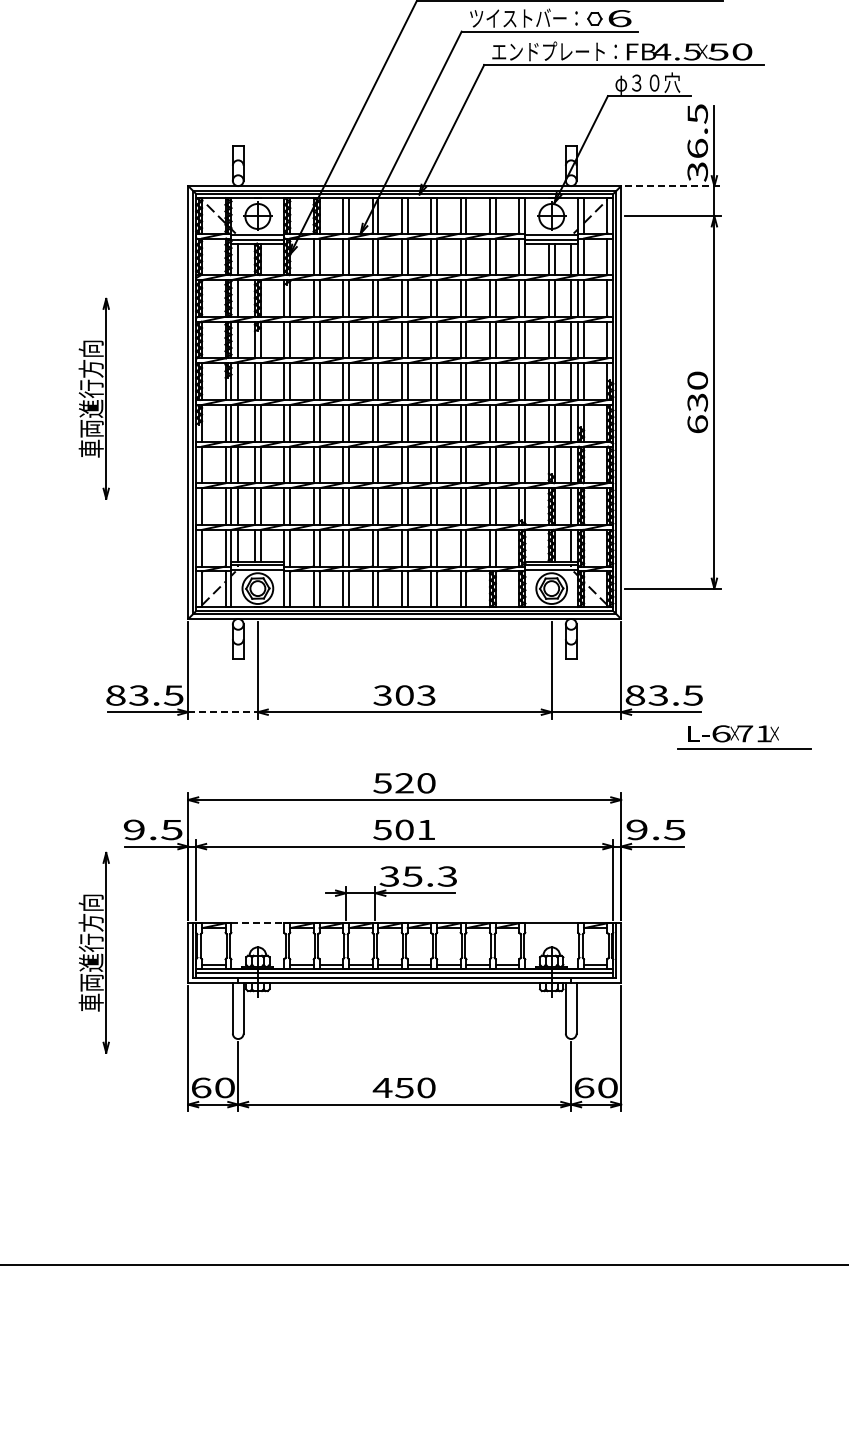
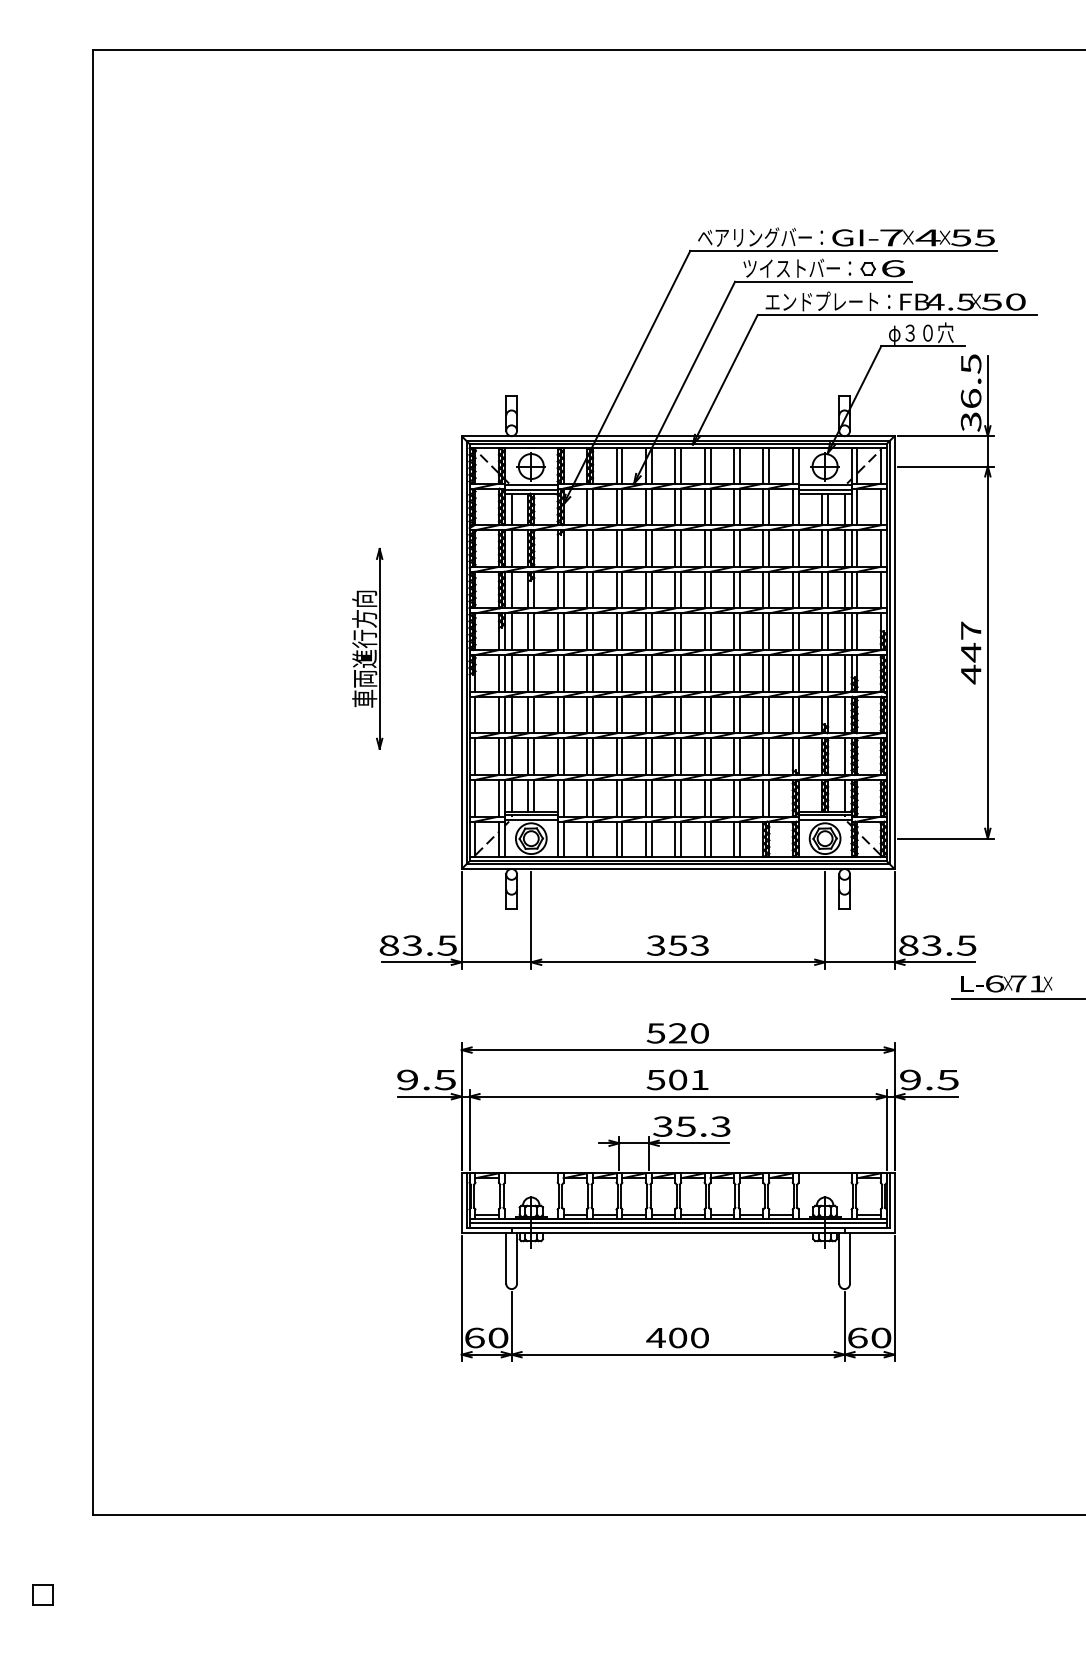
line: (673, 186) -> (946, 436), dashed -> solid
text: (697, 402) -> (970, 652), 630 -> 447
text: (404, 695) -> (677, 945), 303 -> 353
line: (223, 712) -> (496, 962), dashed -> solid
line: (258, 923) -> (531, 1173), dashed -> solid
part: (94, 952) -> (367, 1202), removed
text: (404, 1087) -> (677, 1337), 450 -> 400

